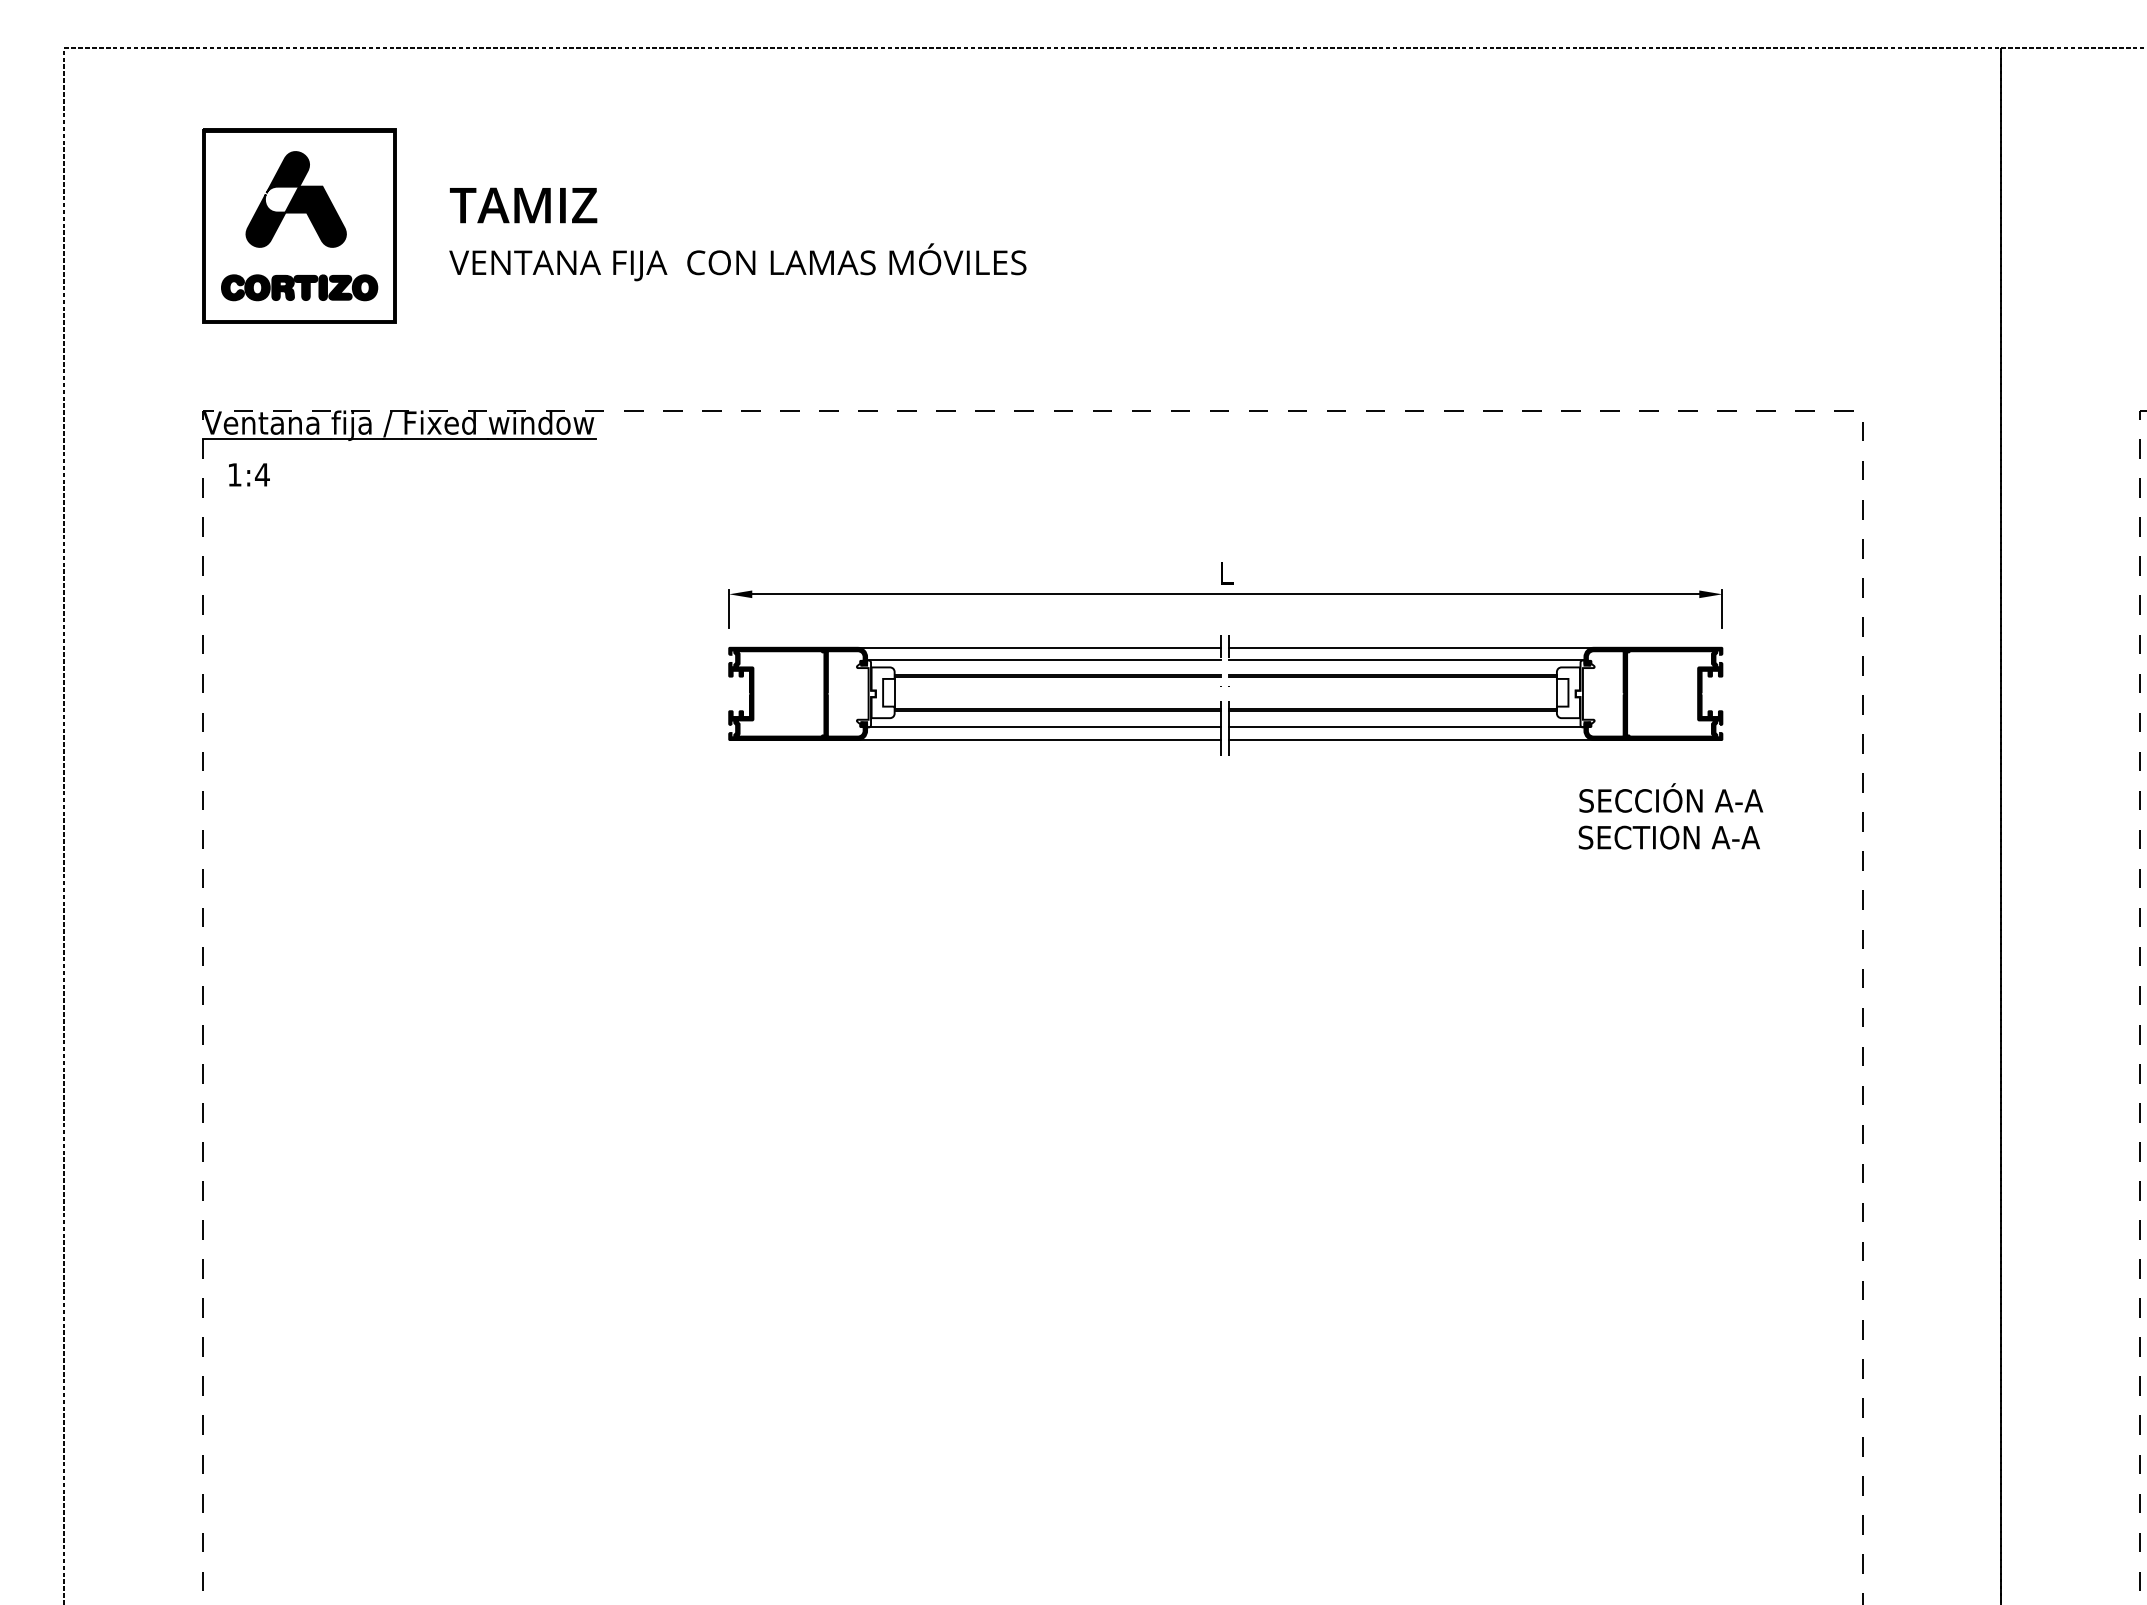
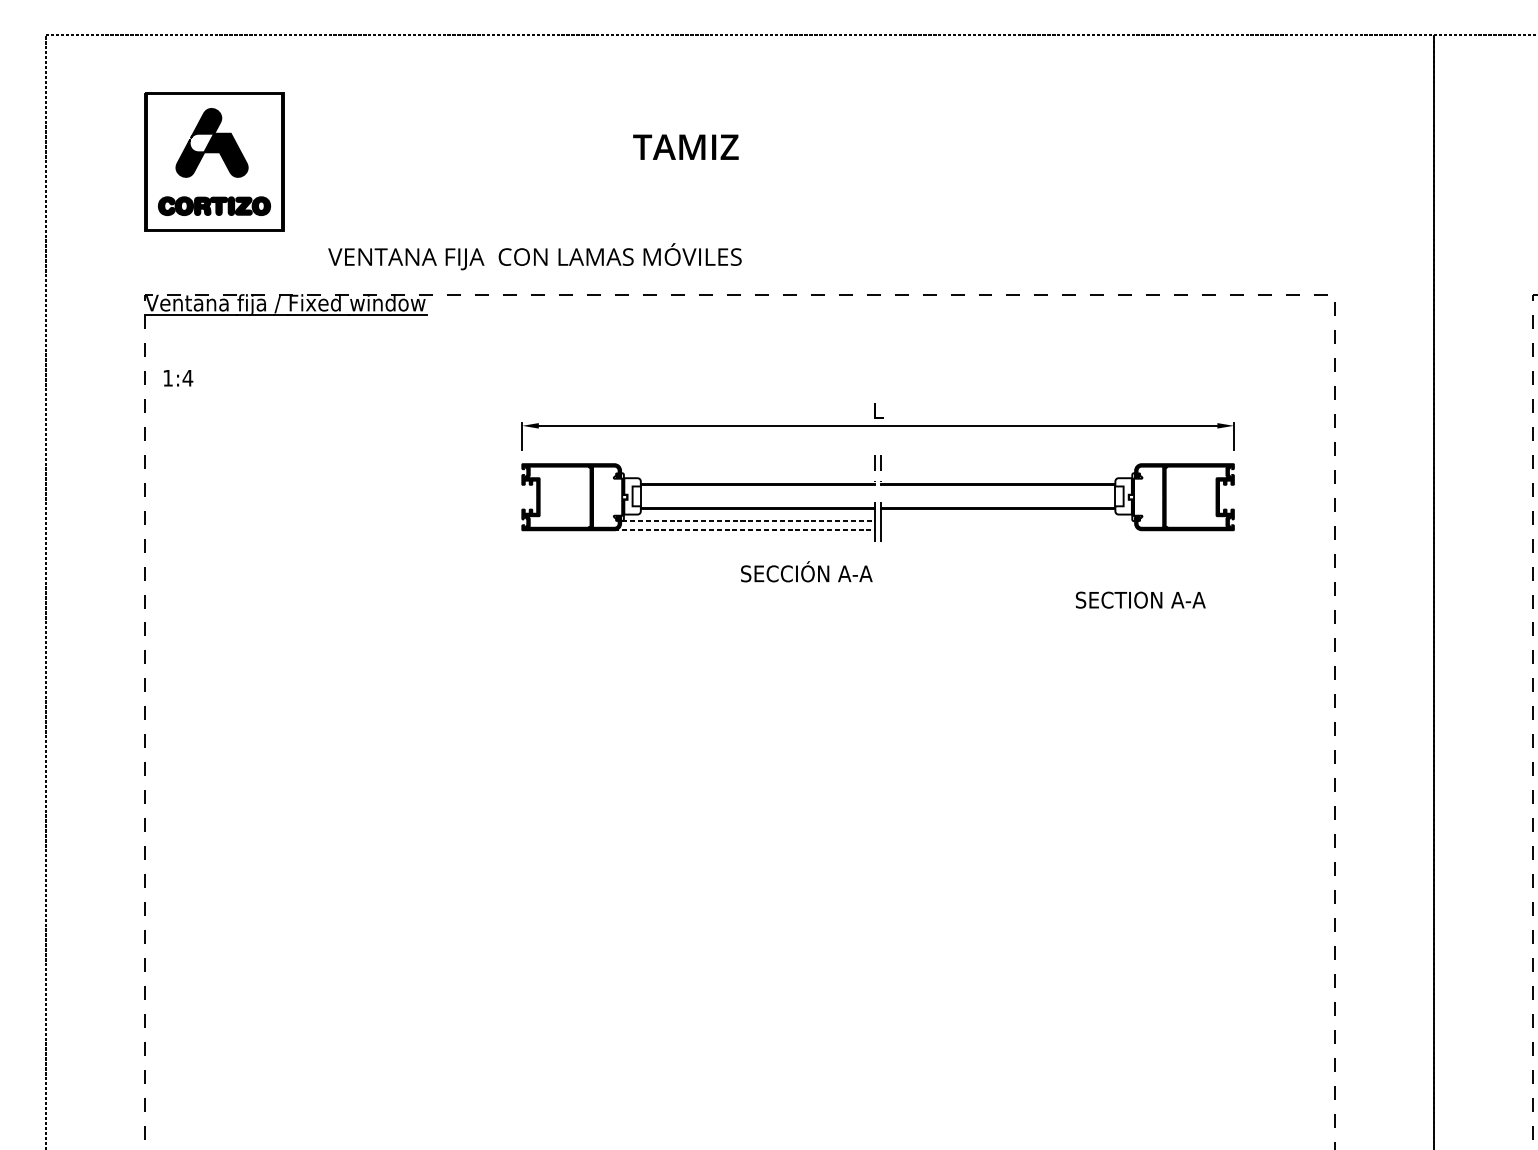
text: (523, 205) -> (685, 147), moved
text: (737, 262) -> (534, 256), moved
text: (249, 474) -> (178, 377), moved
line: (1039, 647) -> (744, 463), removed
line: (1411, 647) -> (1011, 463), removed
line: (1044, 660) -> (748, 473), removed
line: (1405, 660) -> (1006, 473), removed
line: (1045, 727) -> (748, 521), solid -> dashed
line: (1405, 727) -> (1006, 521), removed
line: (1039, 740) -> (744, 530), solid -> dashed
line: (1411, 740) -> (1011, 530), removed
text: (1671, 797) -> (806, 571), moved
text: (1668, 837) -> (1140, 600), moved

